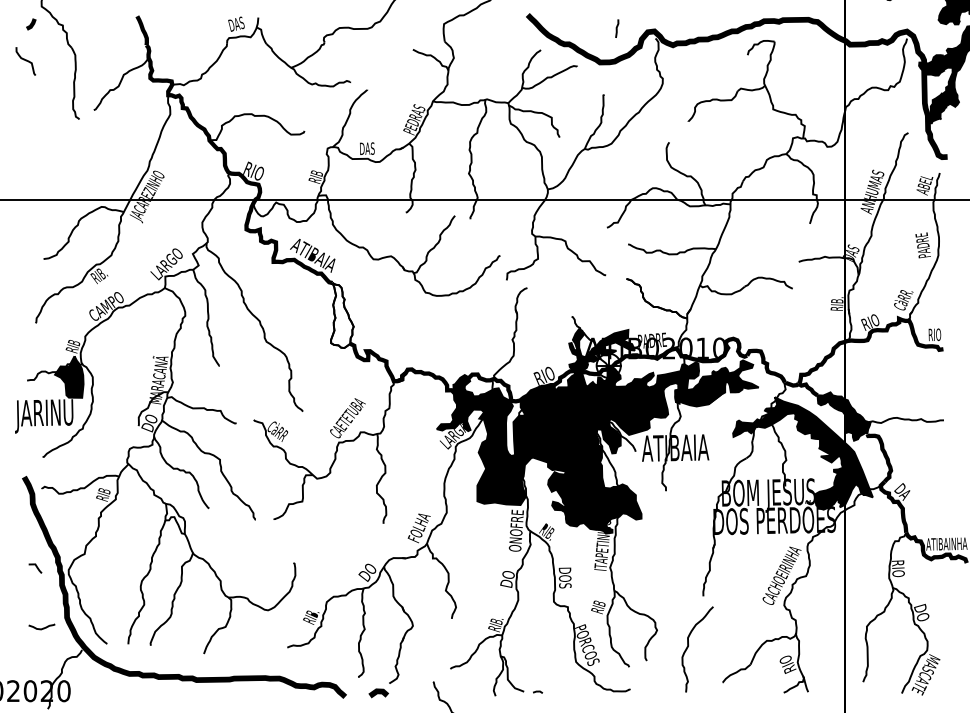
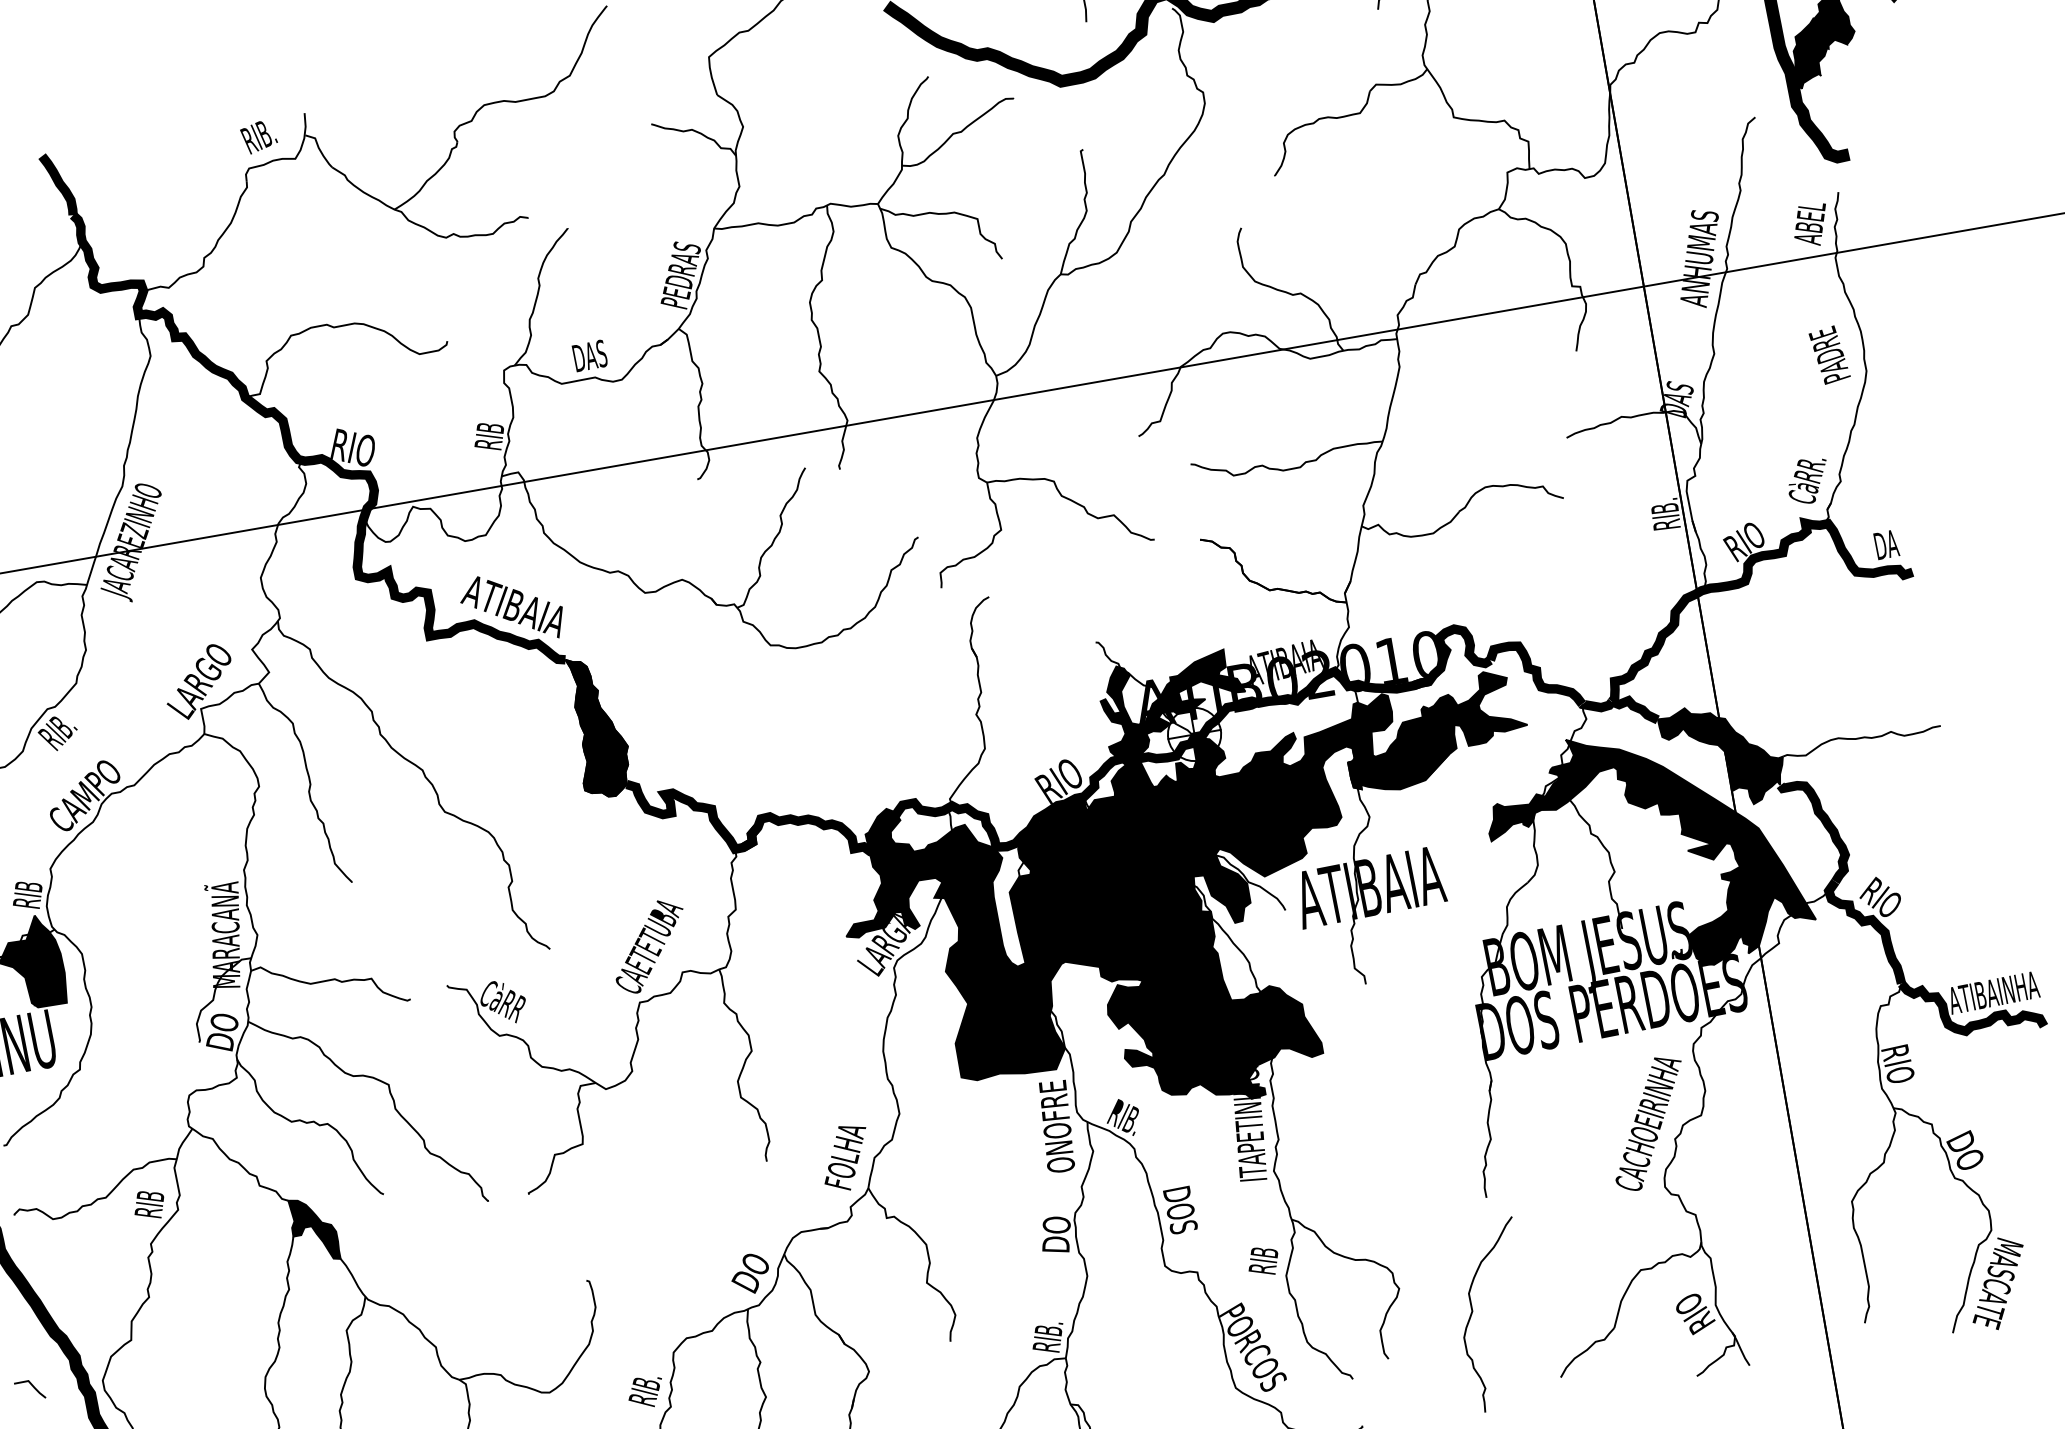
text: (237, 23) -> (261, 133), DAS -> RIB.
fill: (342, 315) -> (599, 726), added
text: (935, 334) -> (1890, 543), RIO -> DA
text: (654, 340) -> (1284, 662), PADRE -> ATIBAIA
text: (903, 493) -> (1880, 899), DA -> RIO
fill: (175, 518) -> (314, 1228), added

